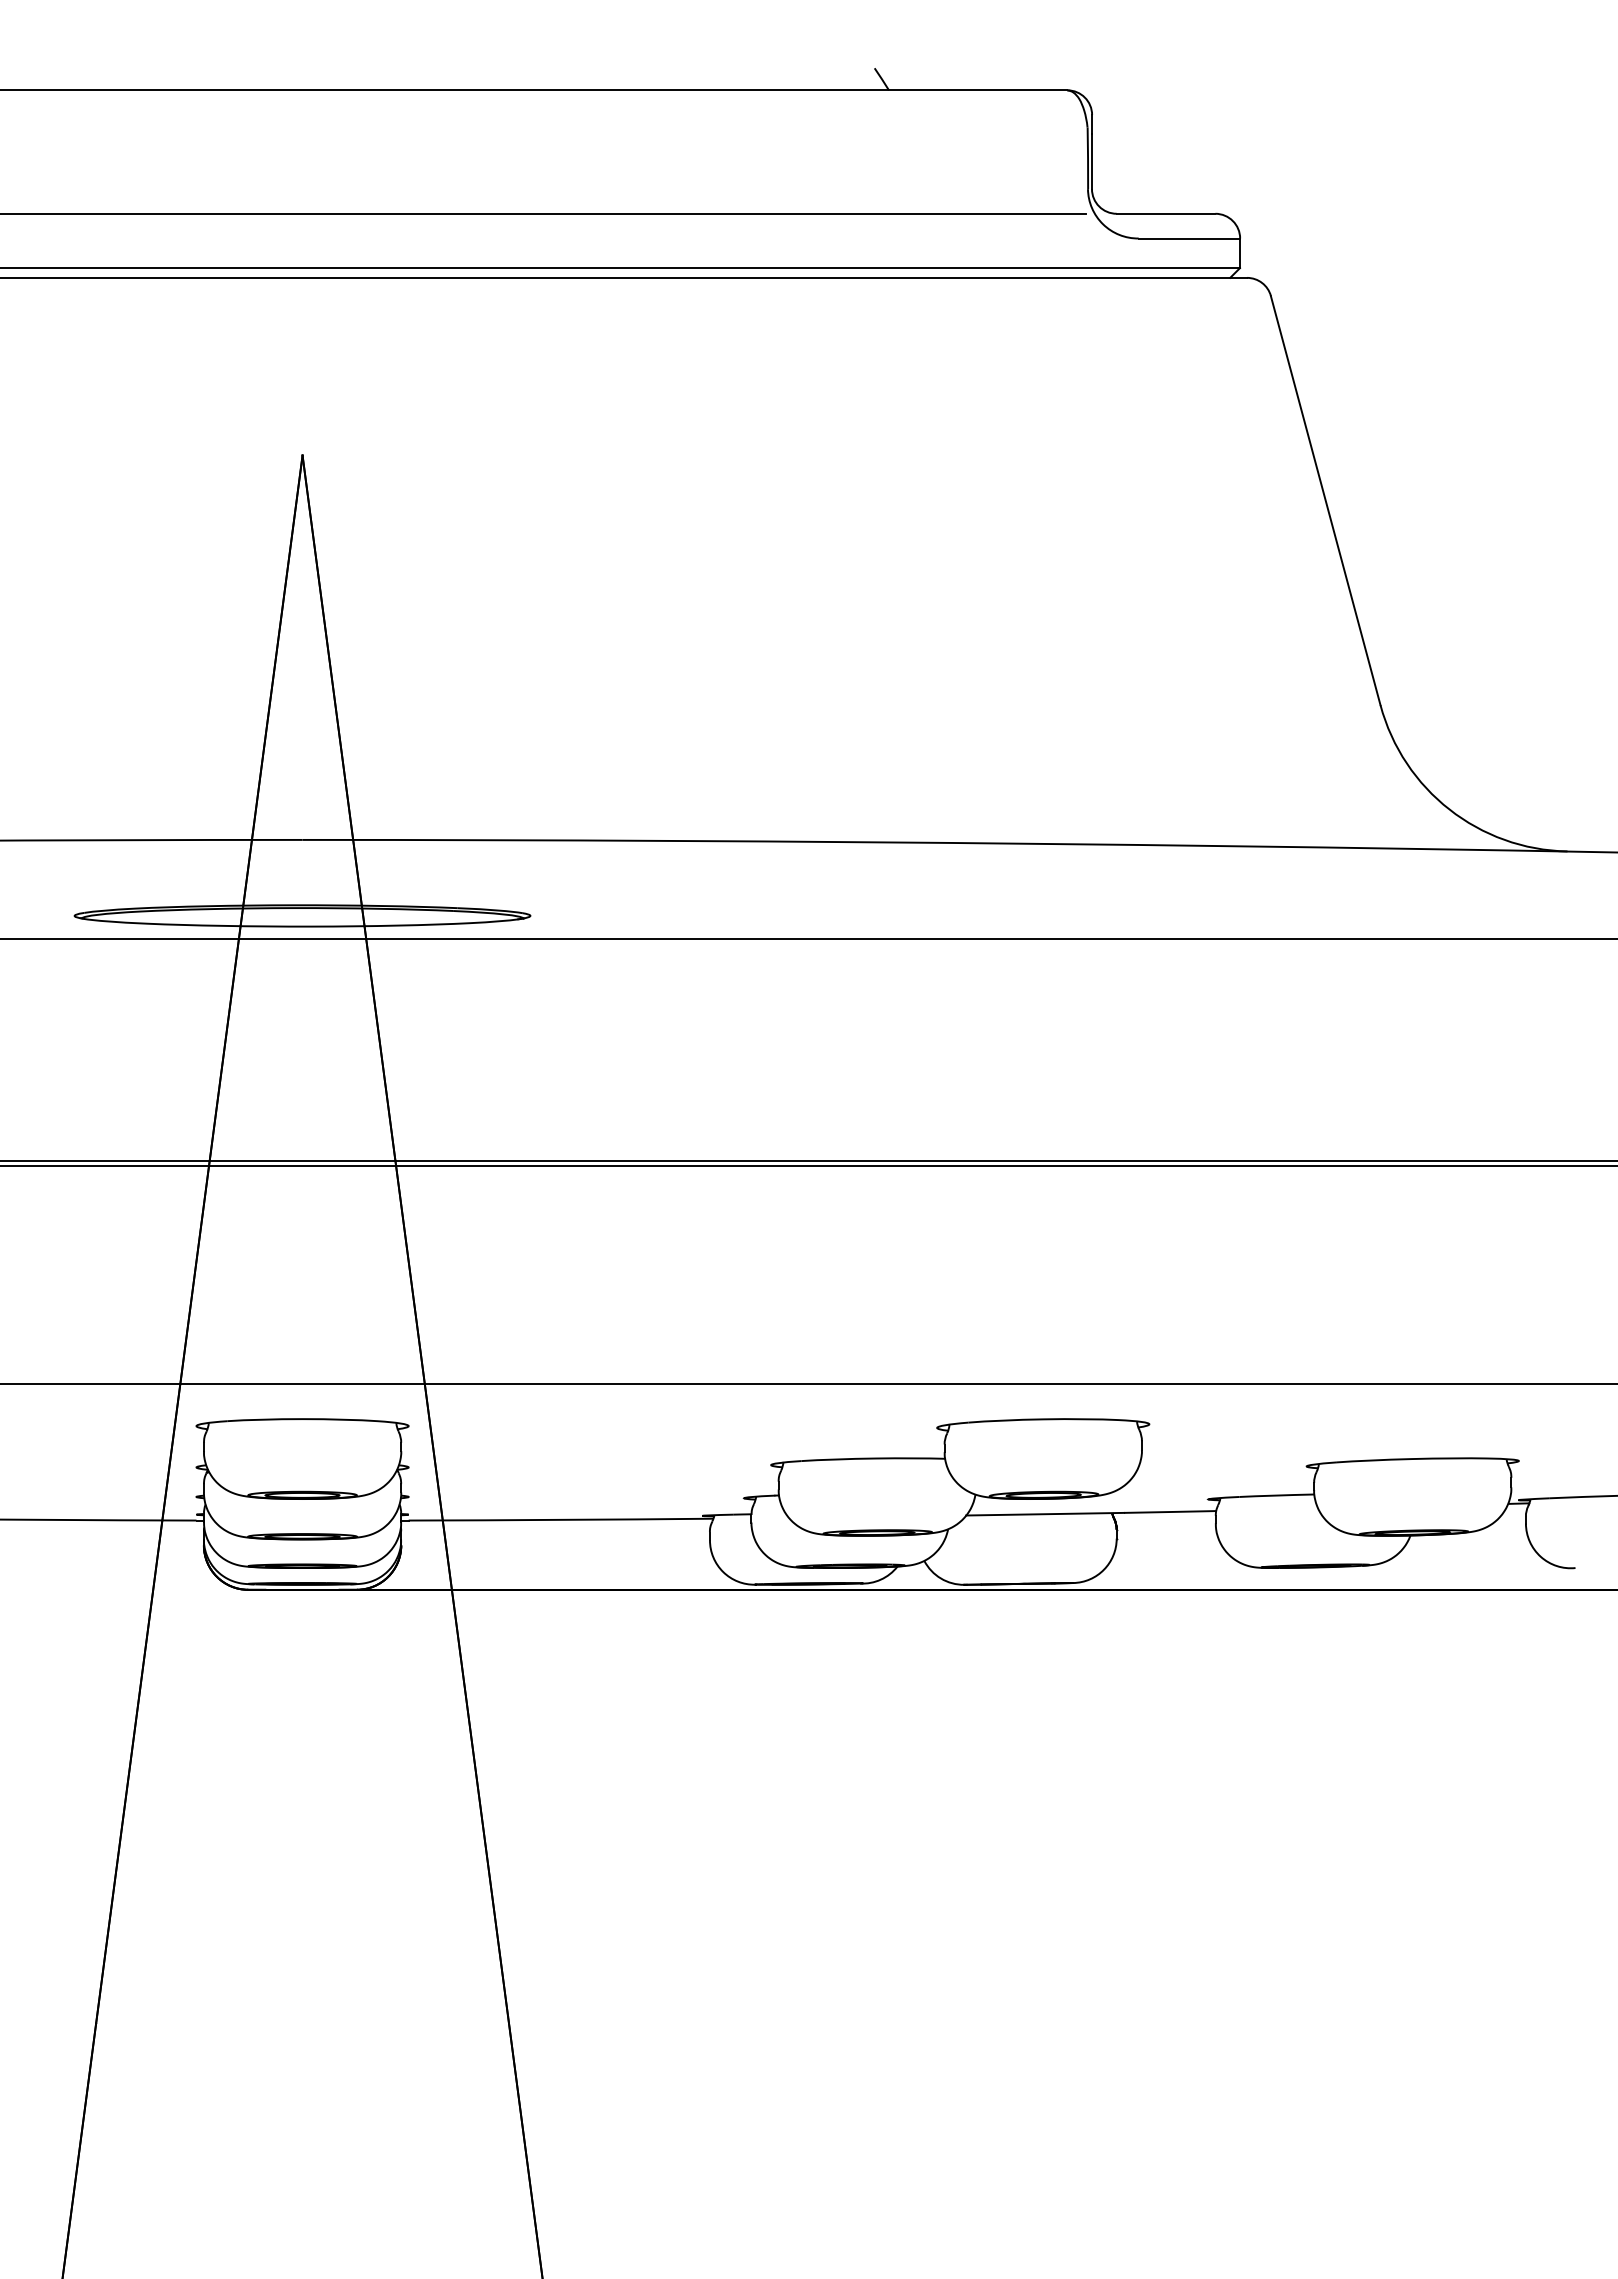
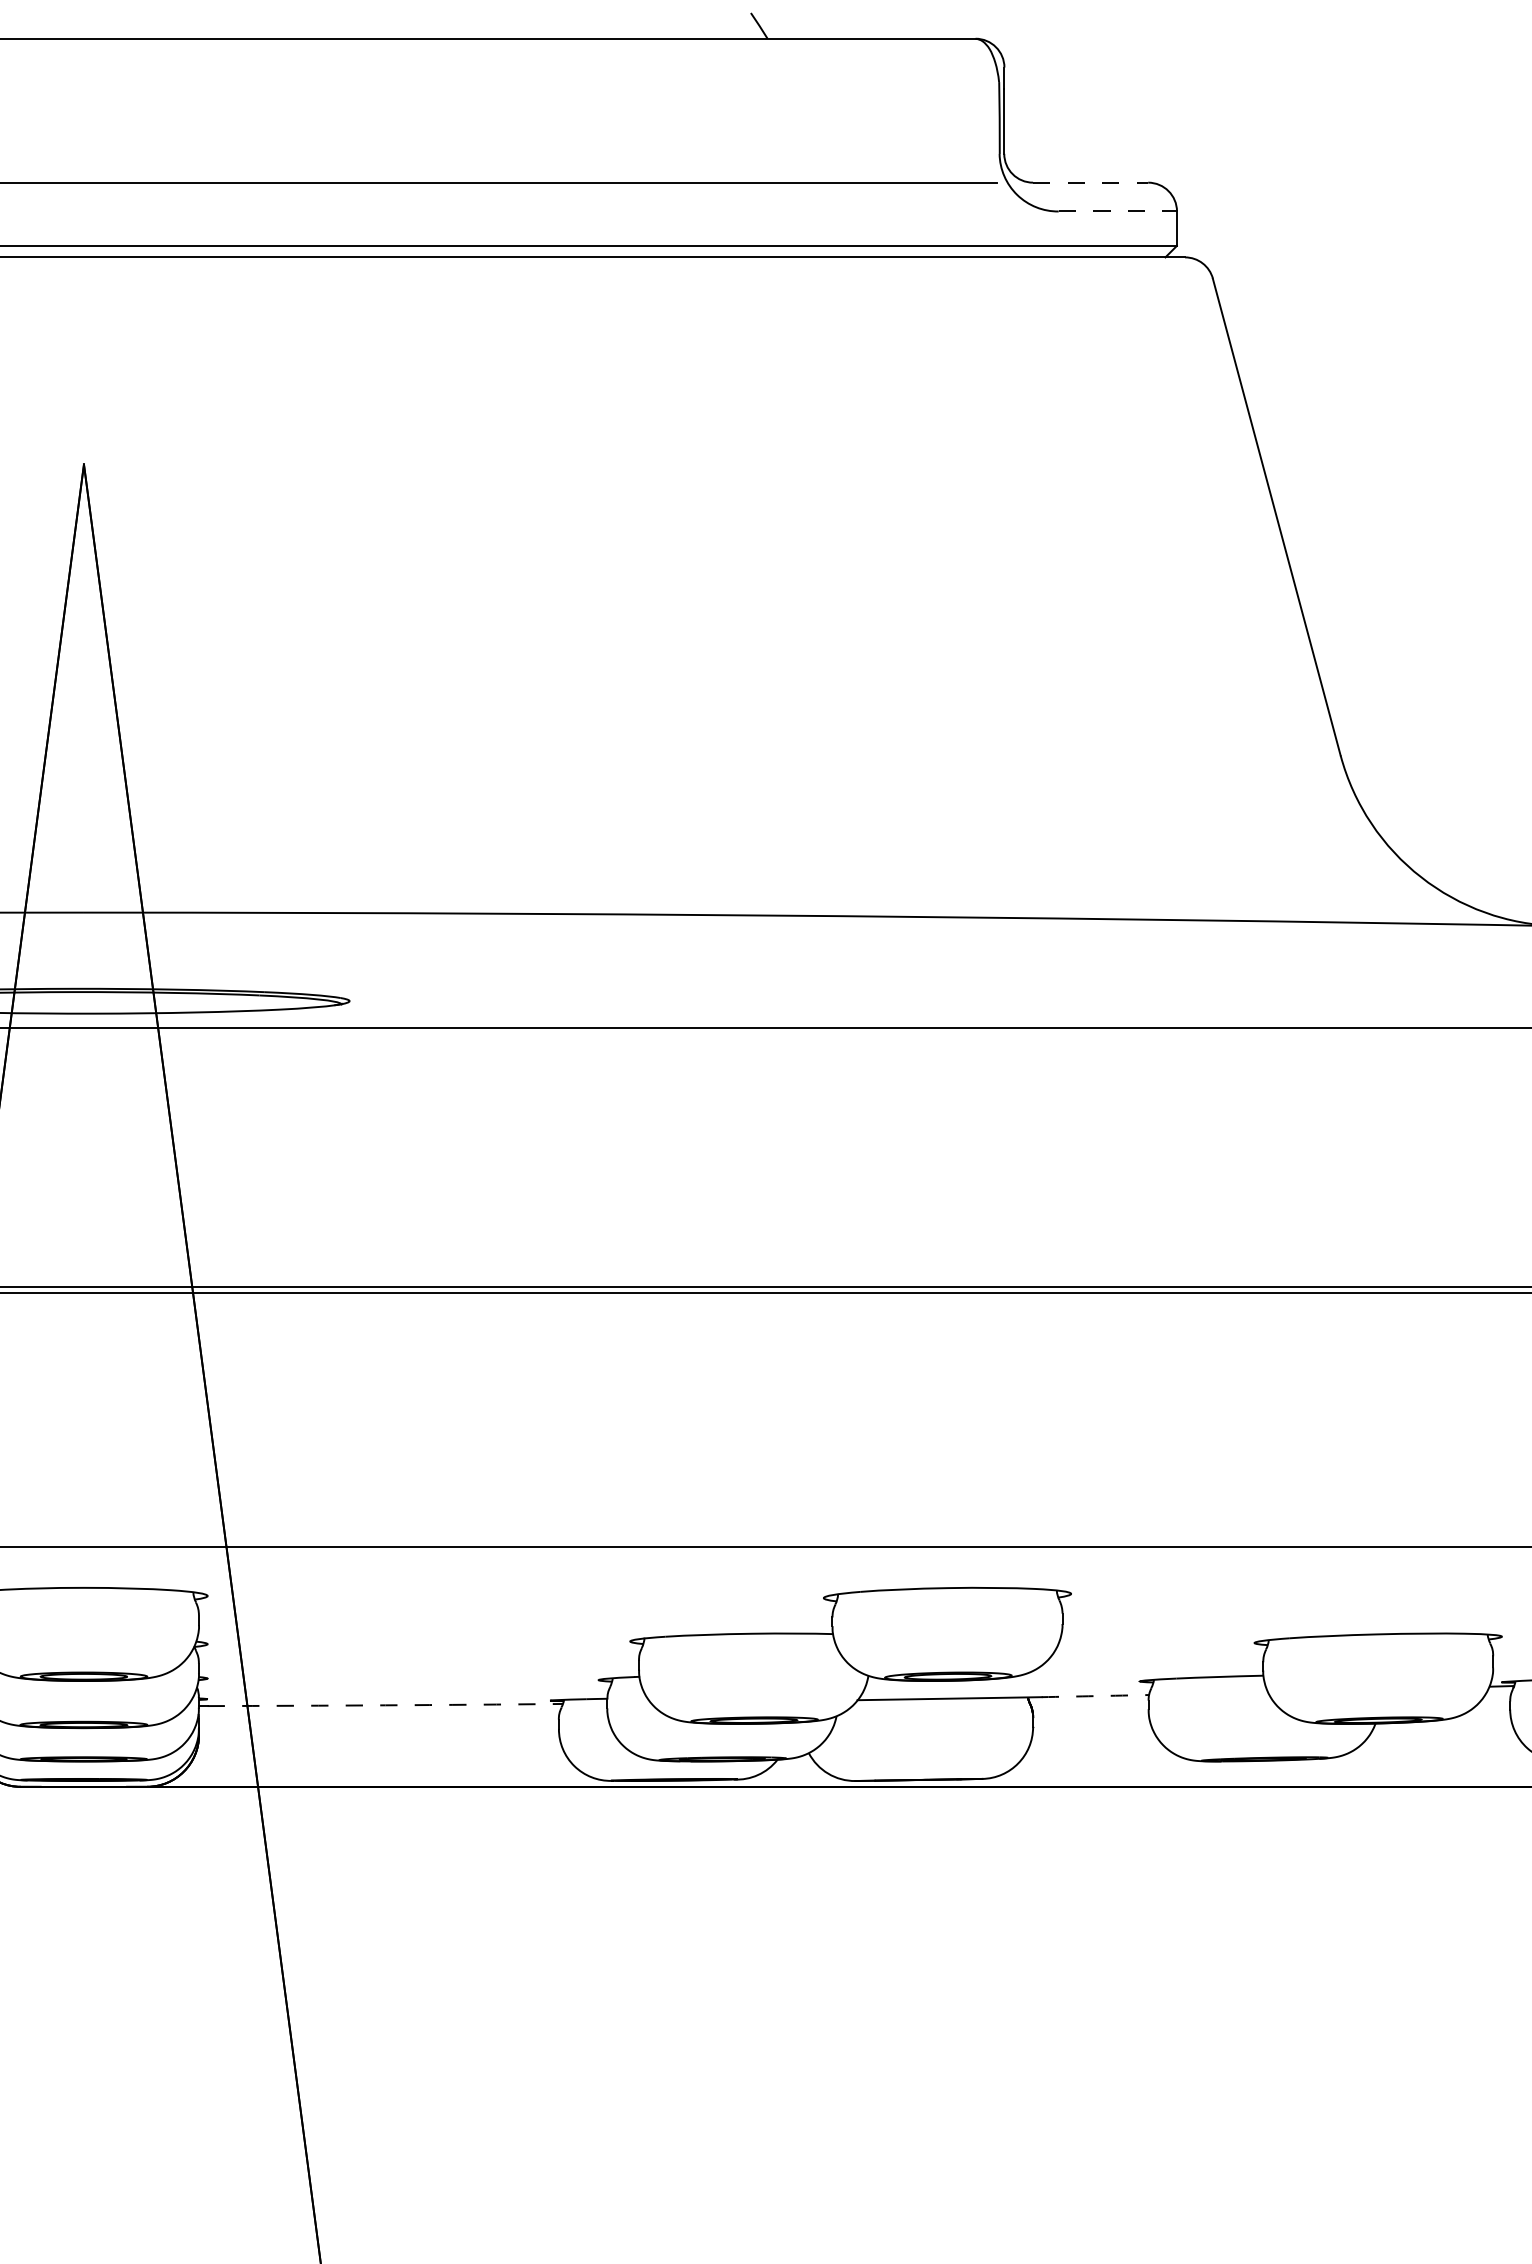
line: (1166, 213) -> (1091, 182), solid -> dashed
line: (1189, 238) -> (1117, 211), solid -> dashed
arc: (1170, 1512) -> (1095, 1696), solid -> dashed
arc: (561, 1519) -> (385, 1704), solid -> dashed

